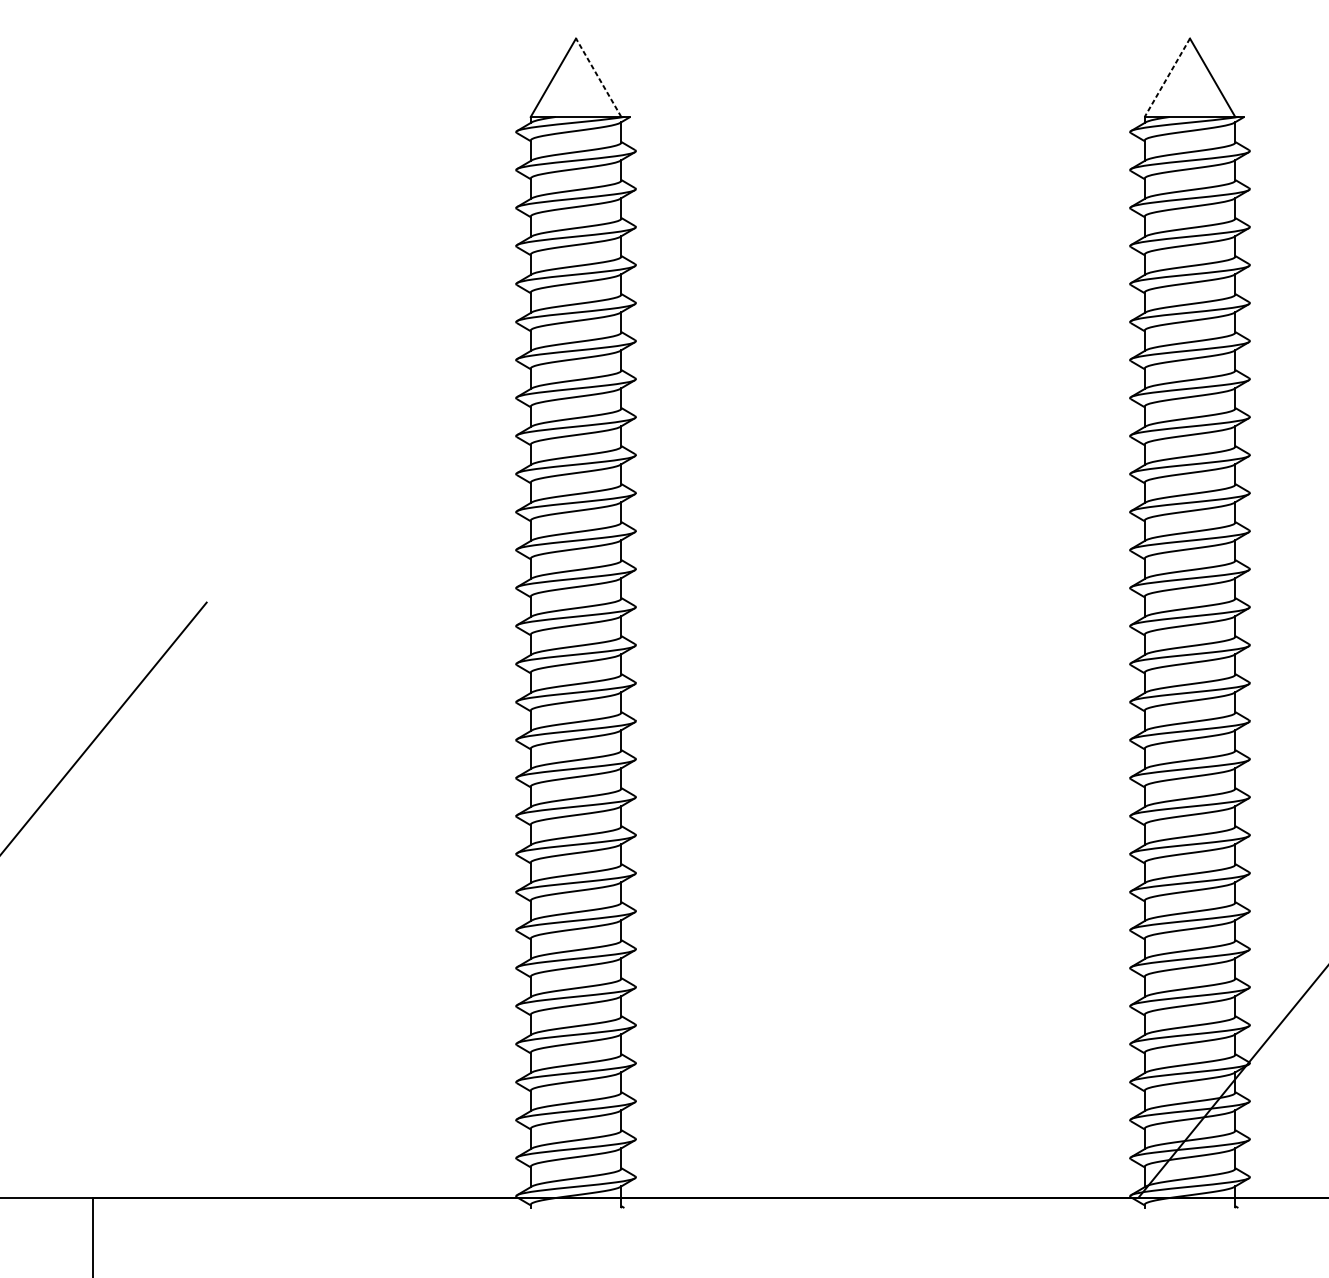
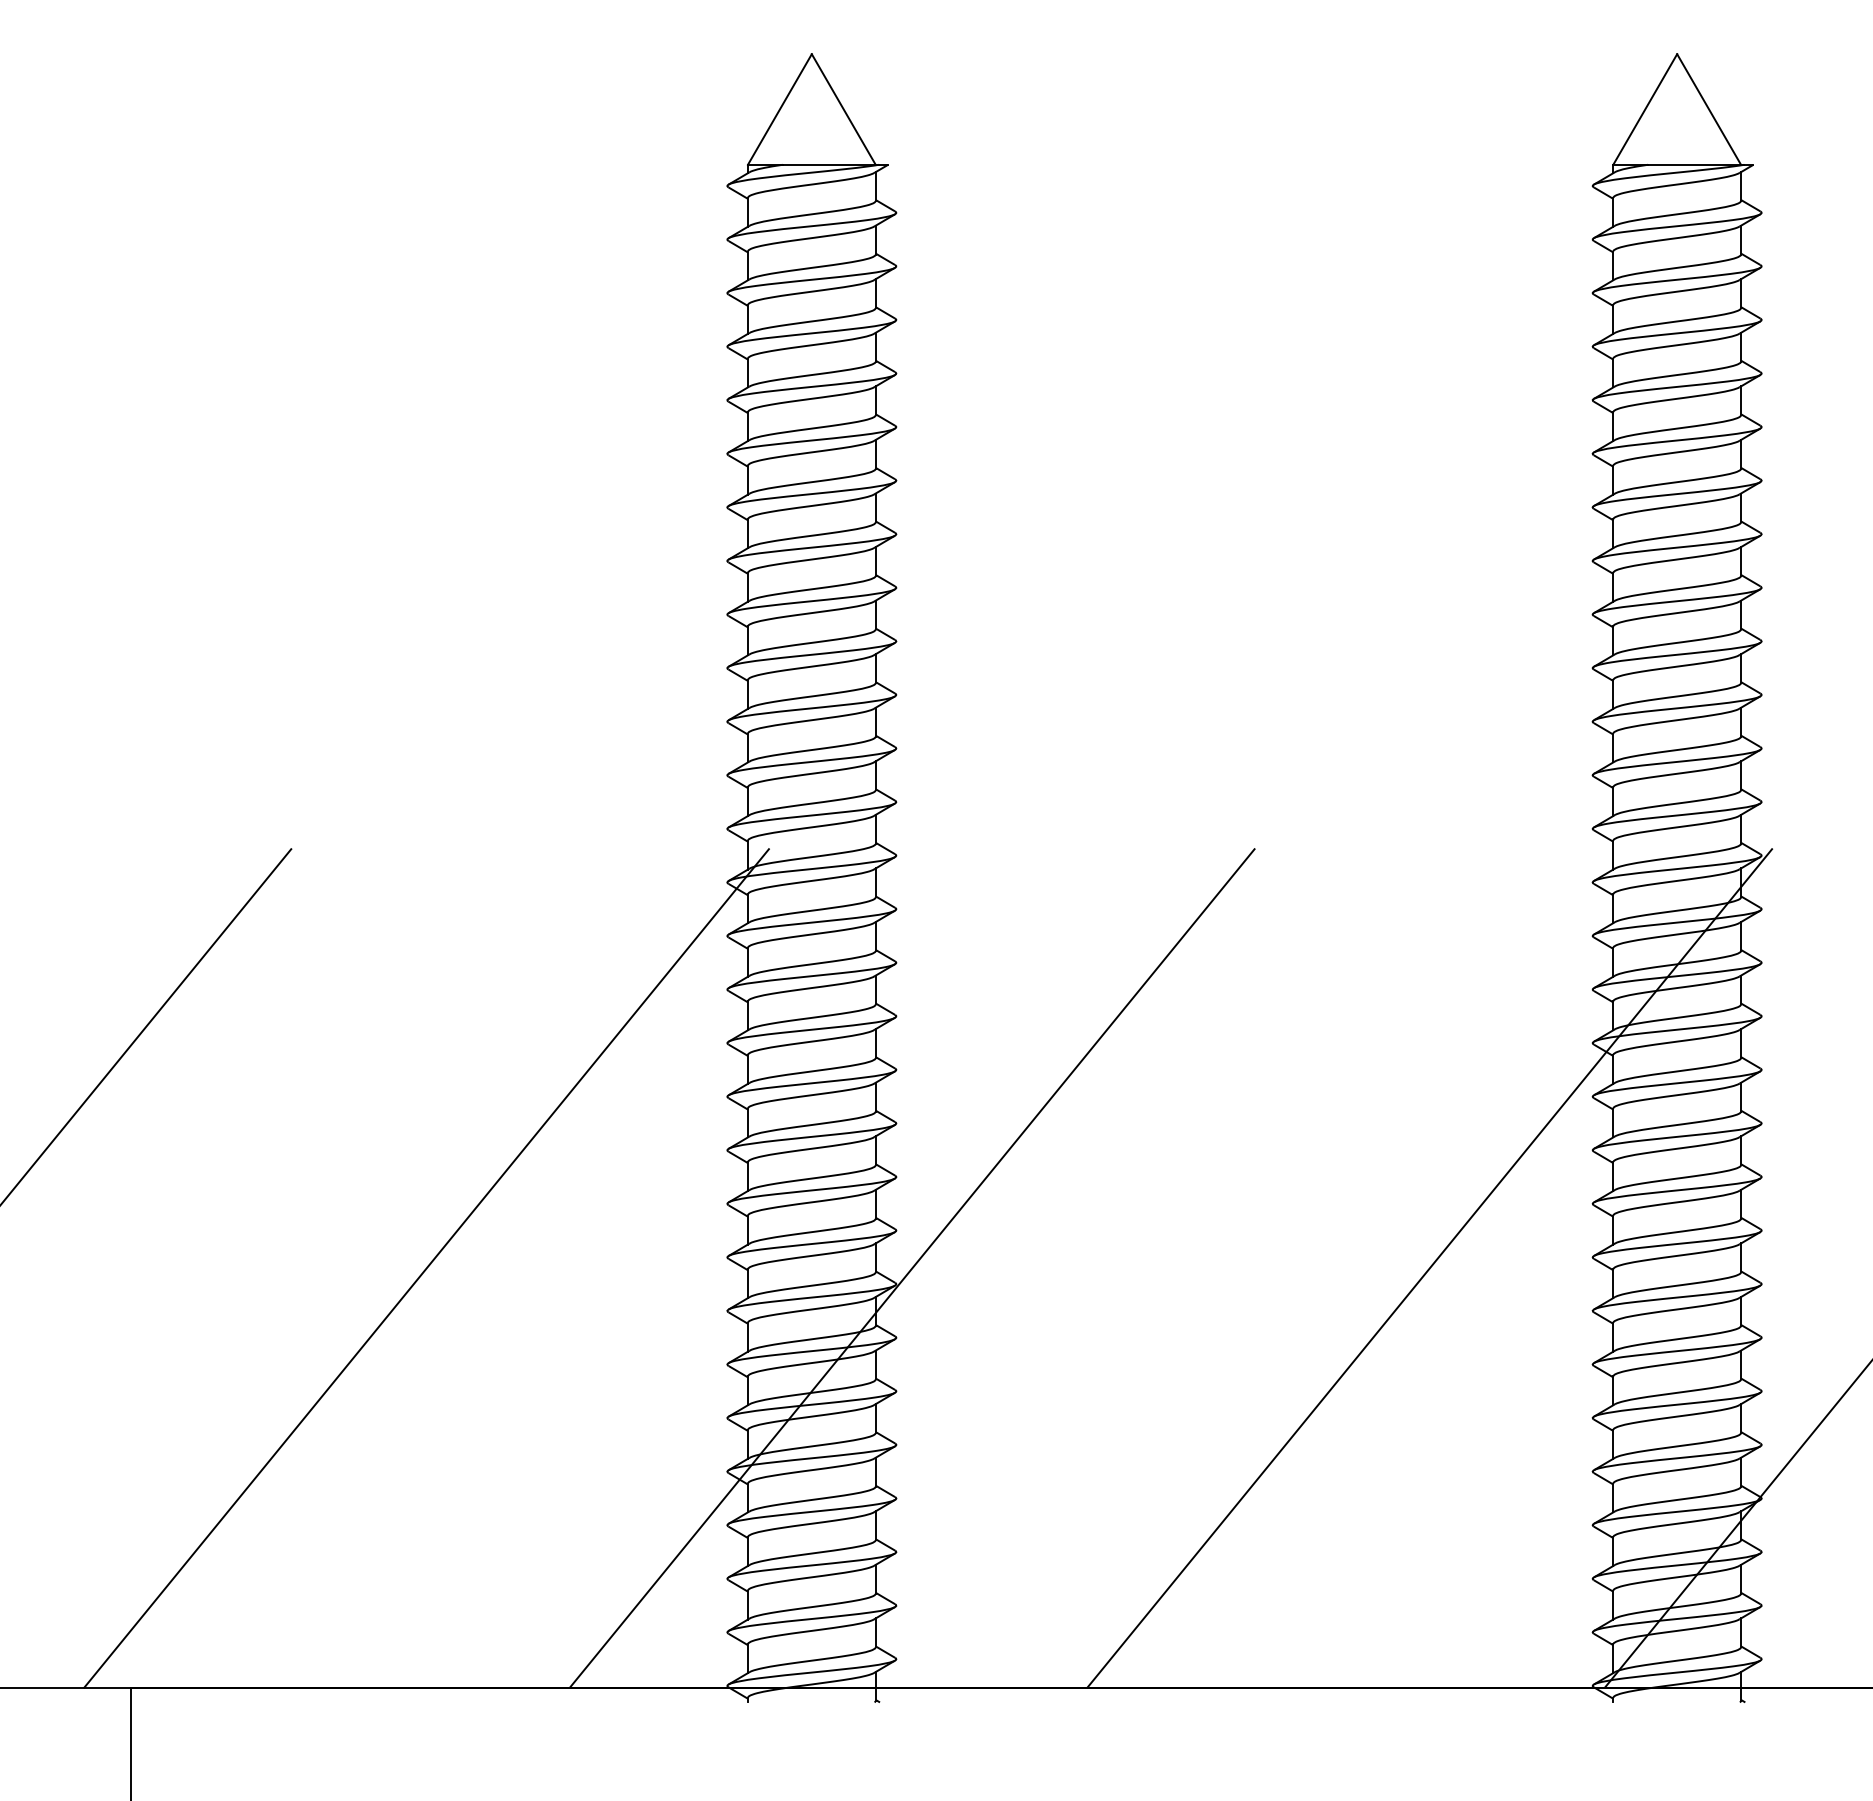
line: (598, 77) -> (843, 109), dashed -> solid
line: (1167, 77) -> (1645, 109), dashed -> solid
line: (302, 900) -> (426, 1268), added
line: (646, 900) -> (911, 1268), added
line: (1014, 900) -> (1429, 1268), added

